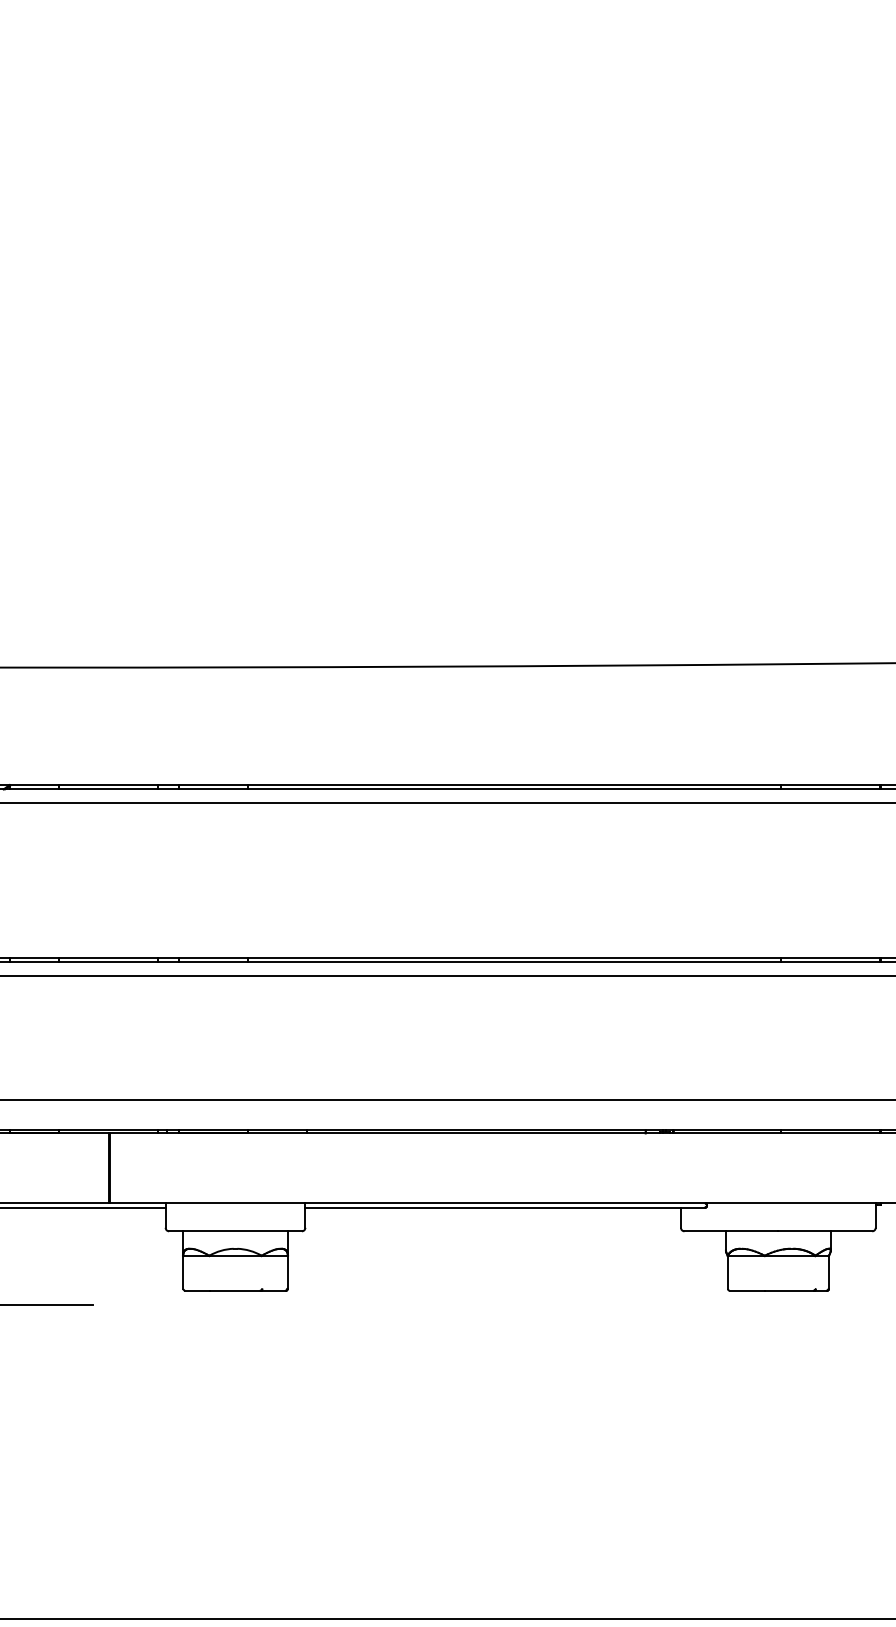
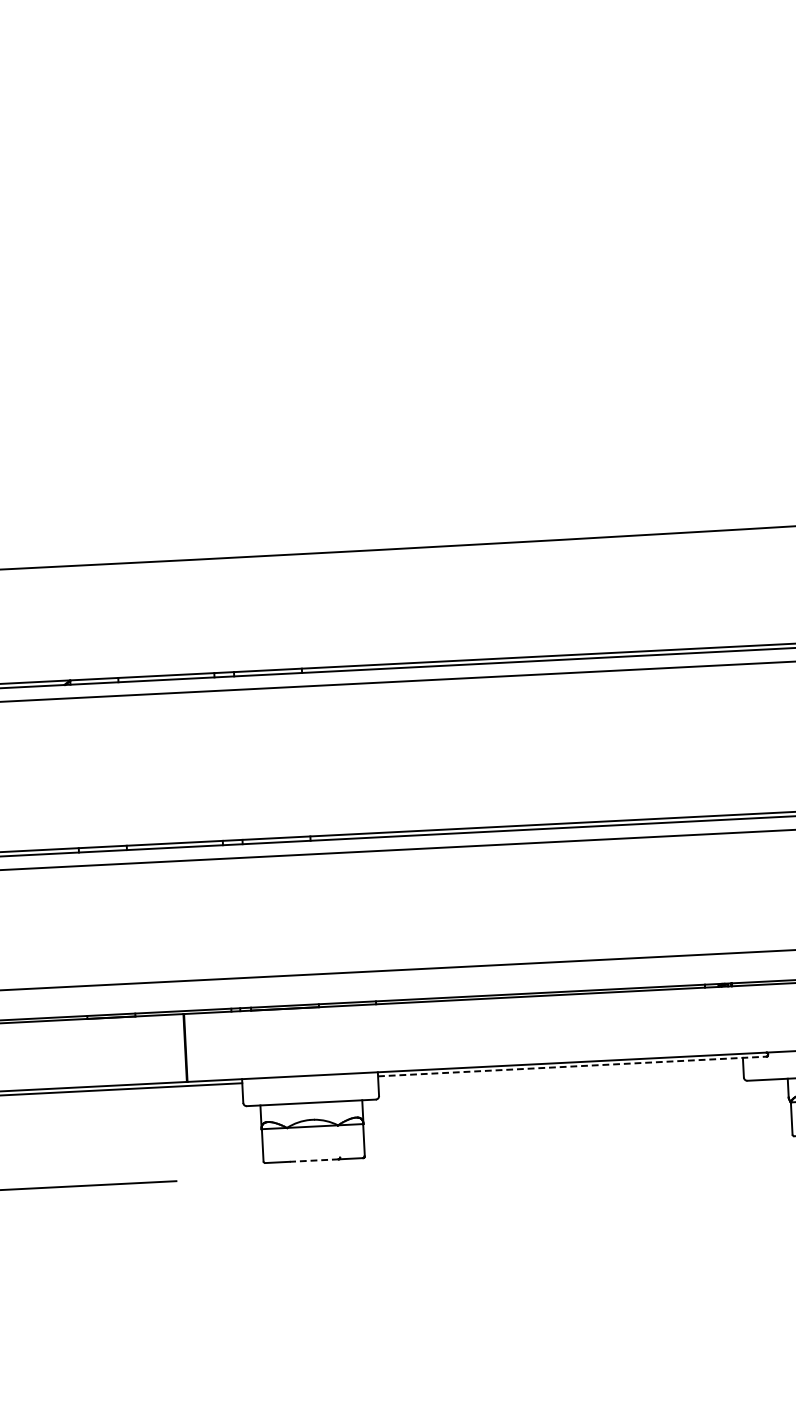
line: (505, 1207) -> (572, 1066), solid -> dashed
line: (235, 1290) -> (314, 1160), solid -> dashed

